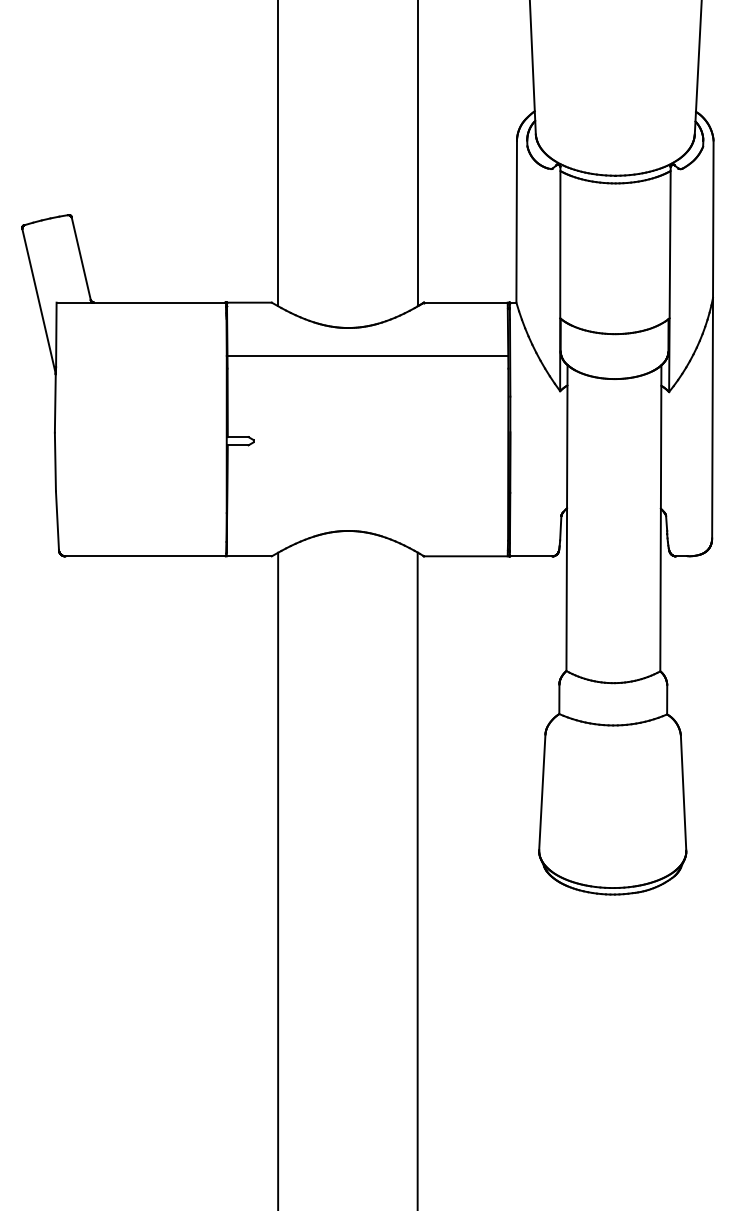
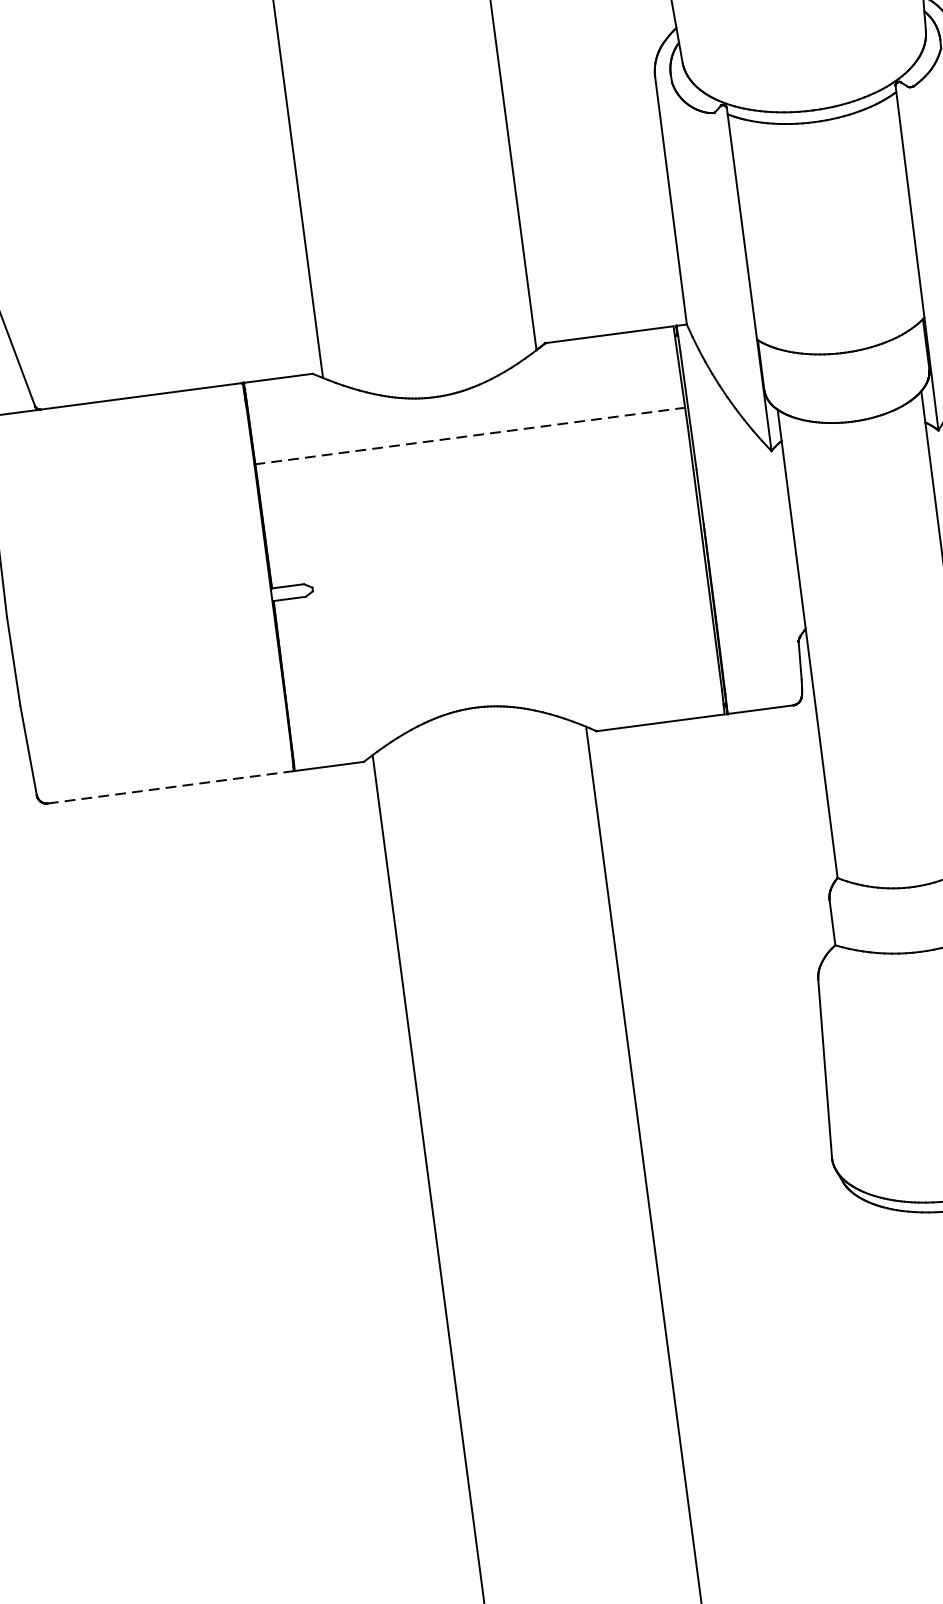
line: (367, 355) -> (469, 435), solid -> dashed
line: (145, 556) -> (170, 787), solid -> dashed

